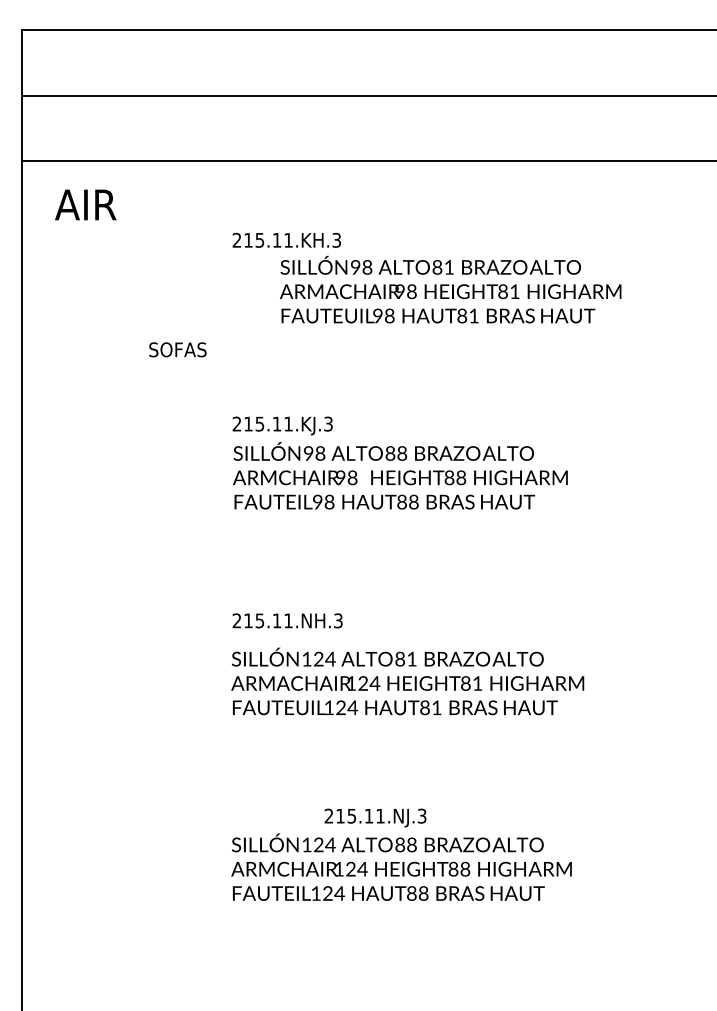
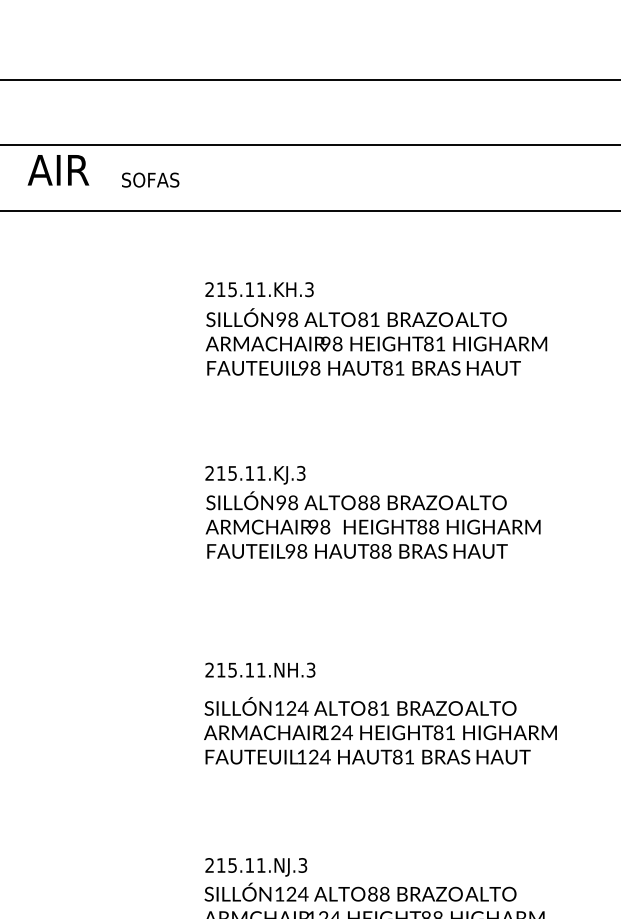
text: (85, 204) -> (58, 169), moved
text: (450, 289) -> (376, 341), moved
text: (177, 349) -> (150, 179), moved
text: (375, 817) -> (256, 866), moved

